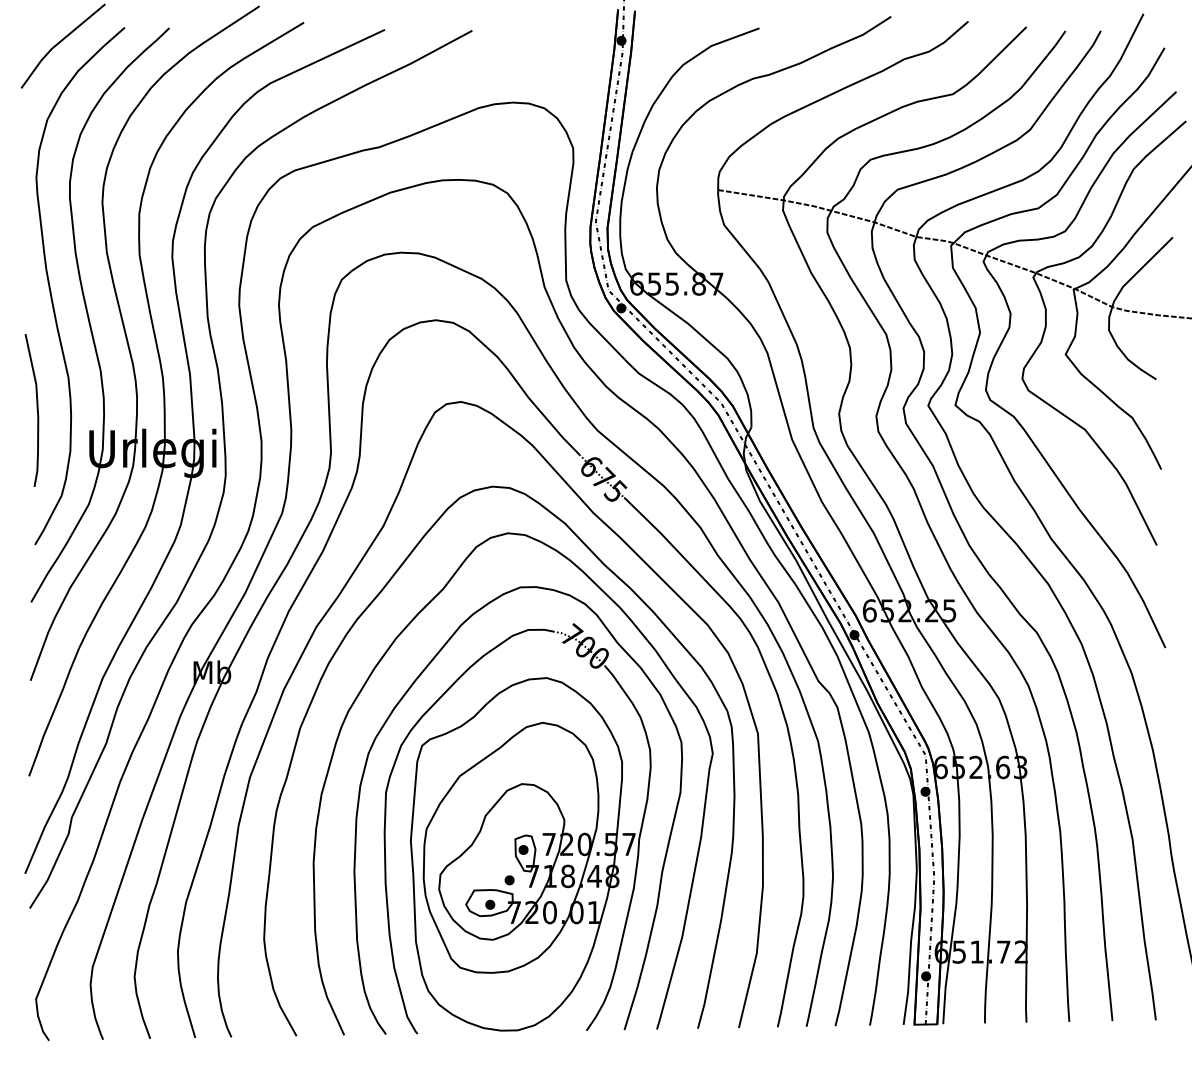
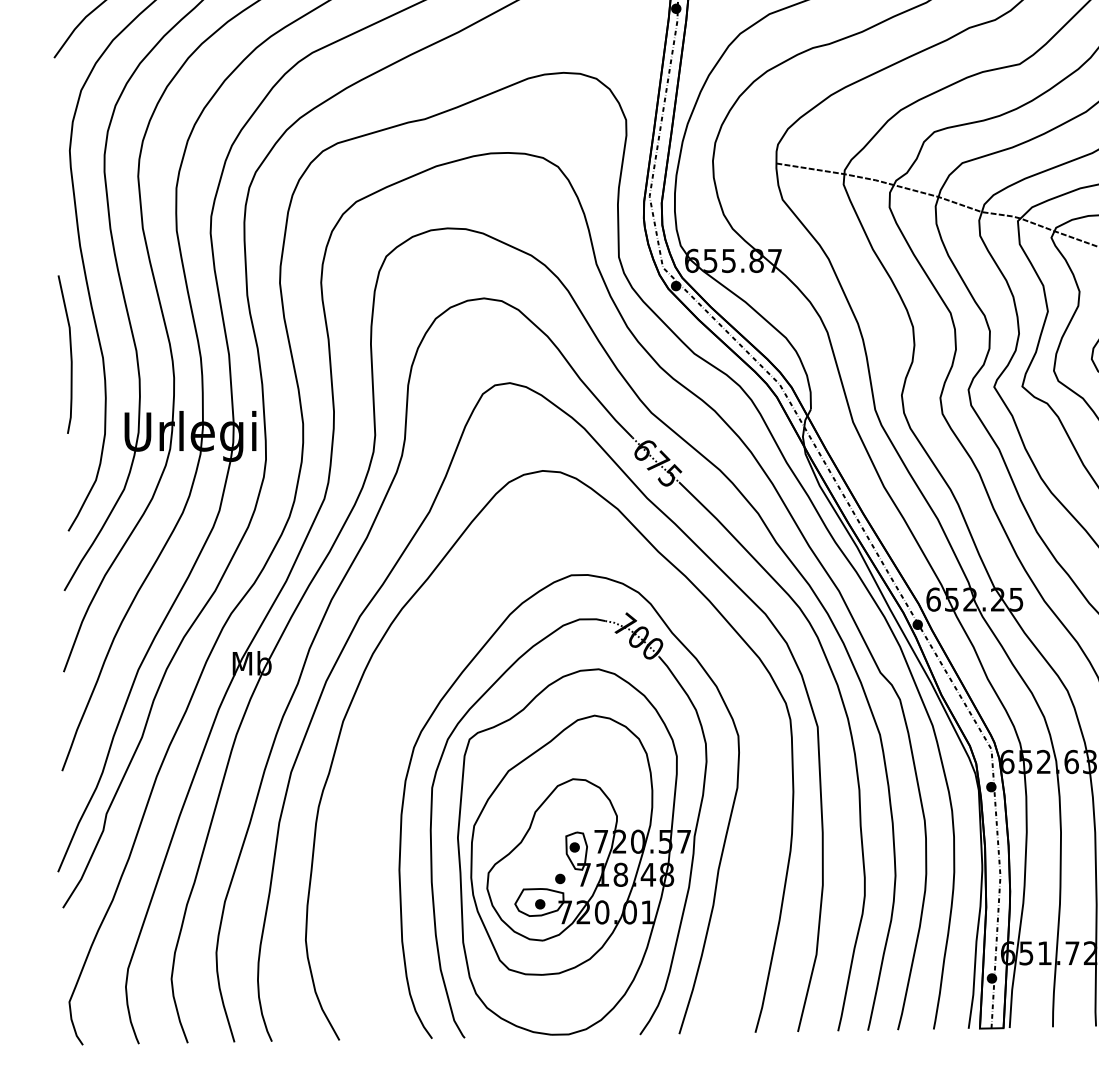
curve: (36, 409) -> (69, 353), moved
curve: (362, 690) -> (407, 682), removed

